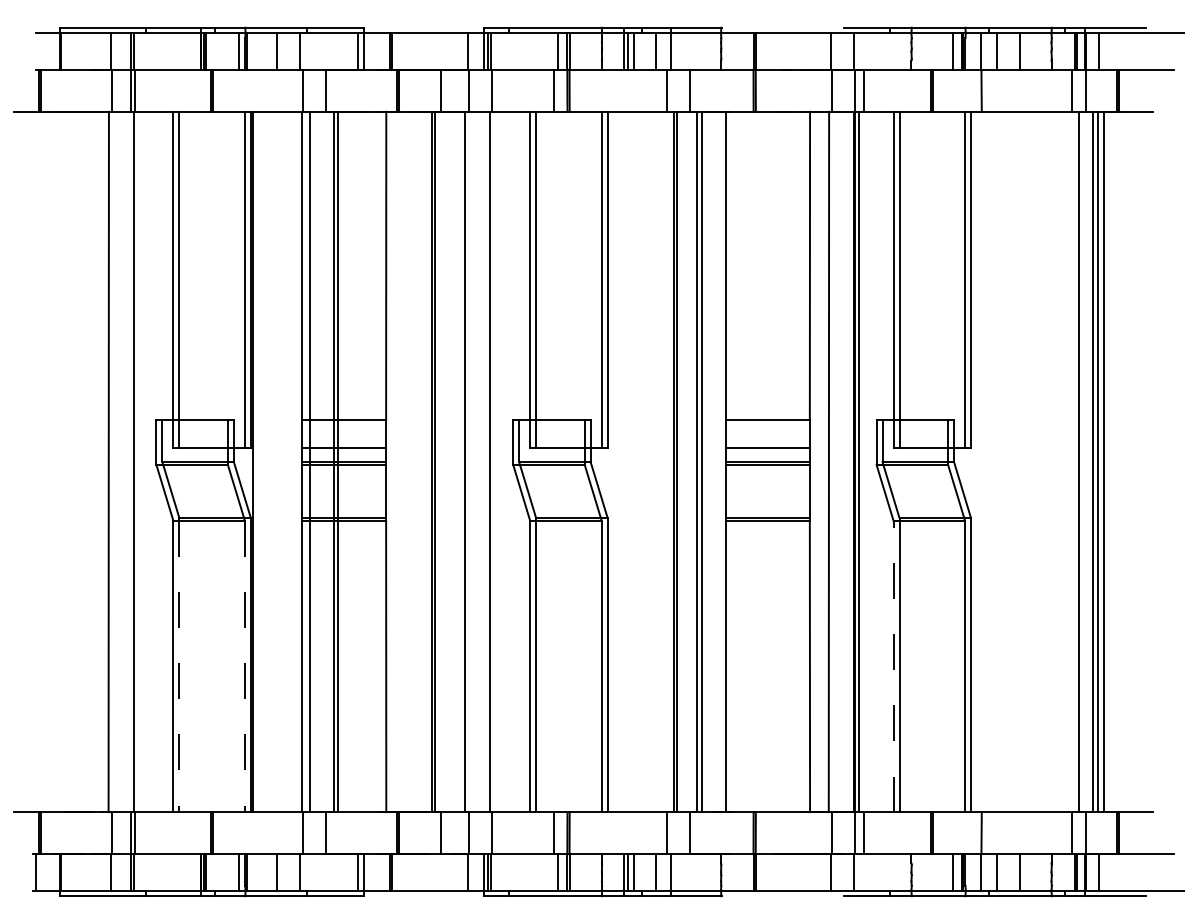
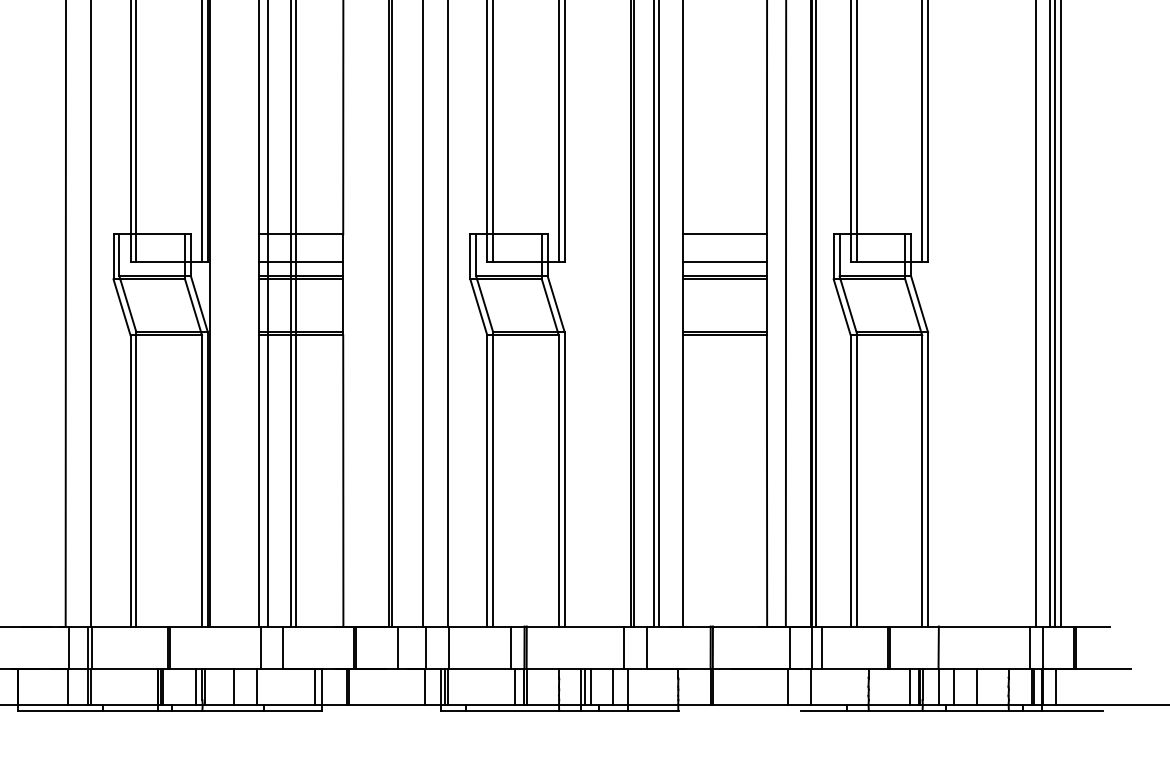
line: (179, 666) -> (136, 480), dashed -> solid
line: (244, 666) -> (201, 480), dashed -> solid
line: (893, 666) -> (850, 480), dashed -> solid

